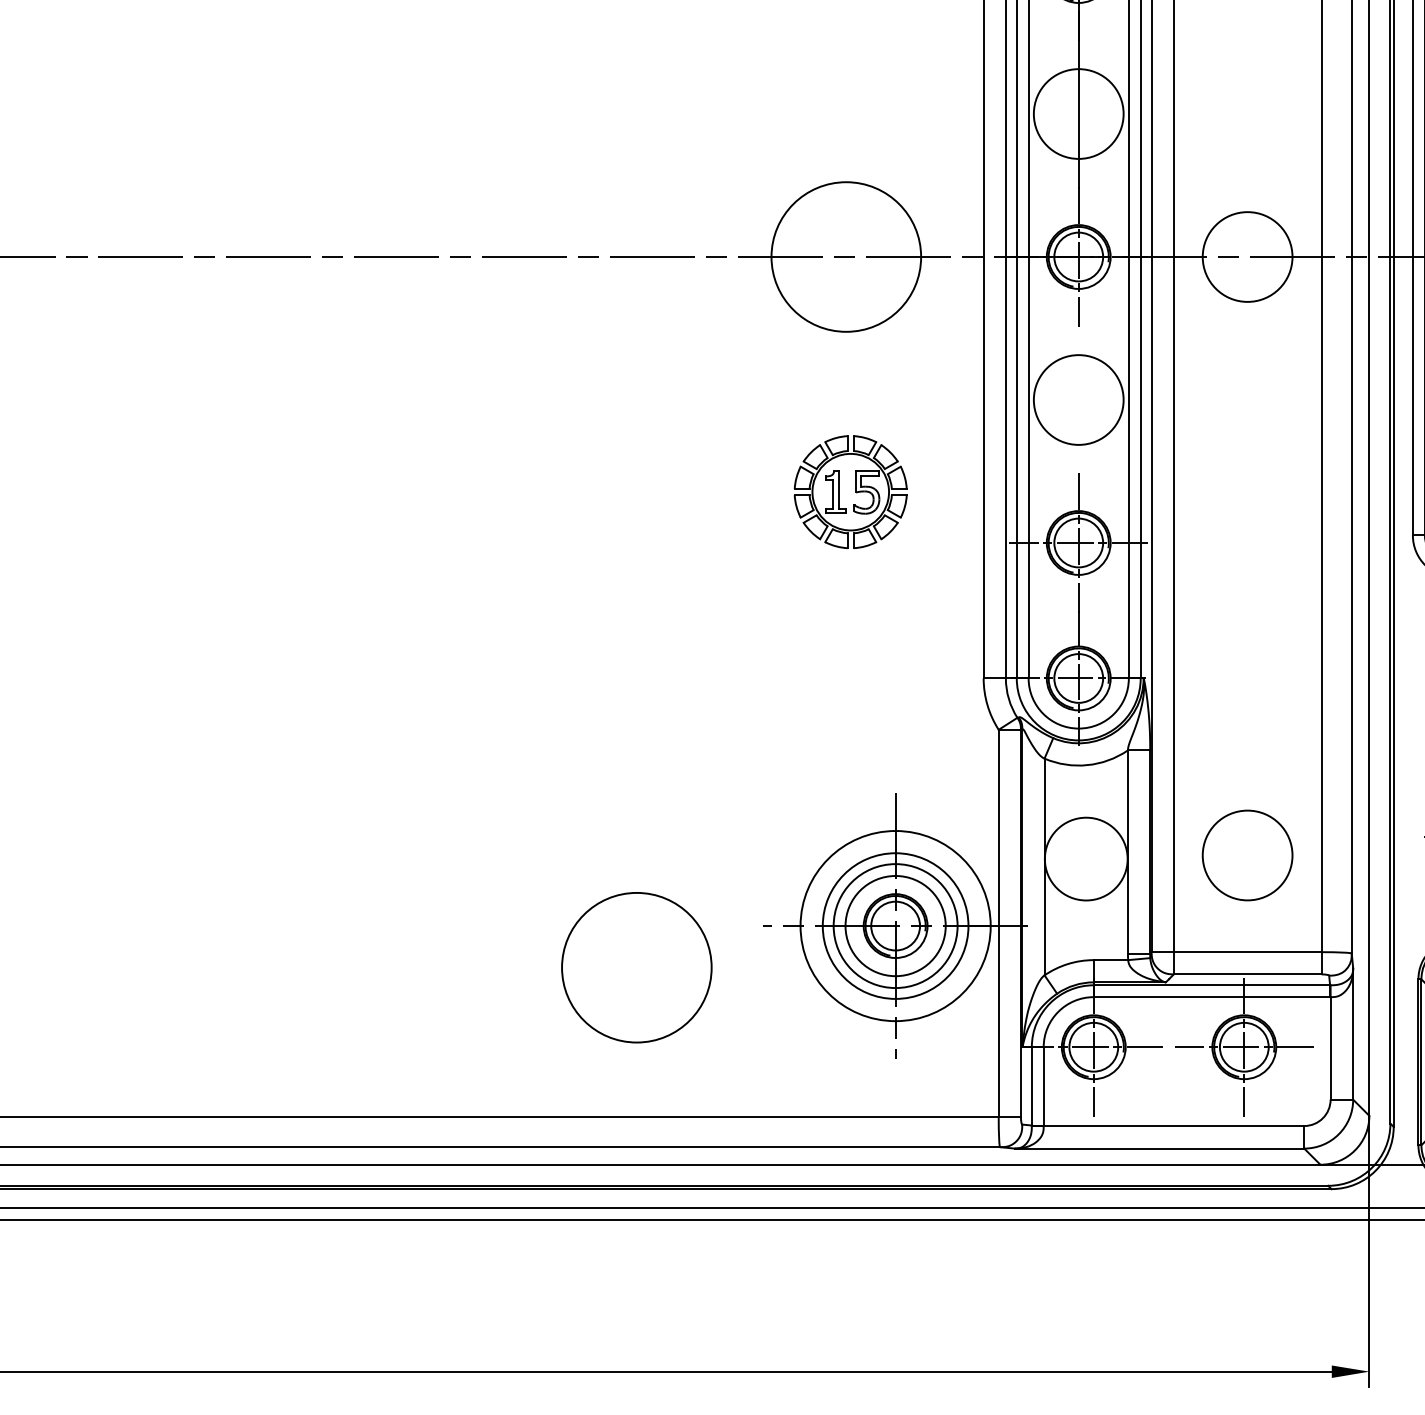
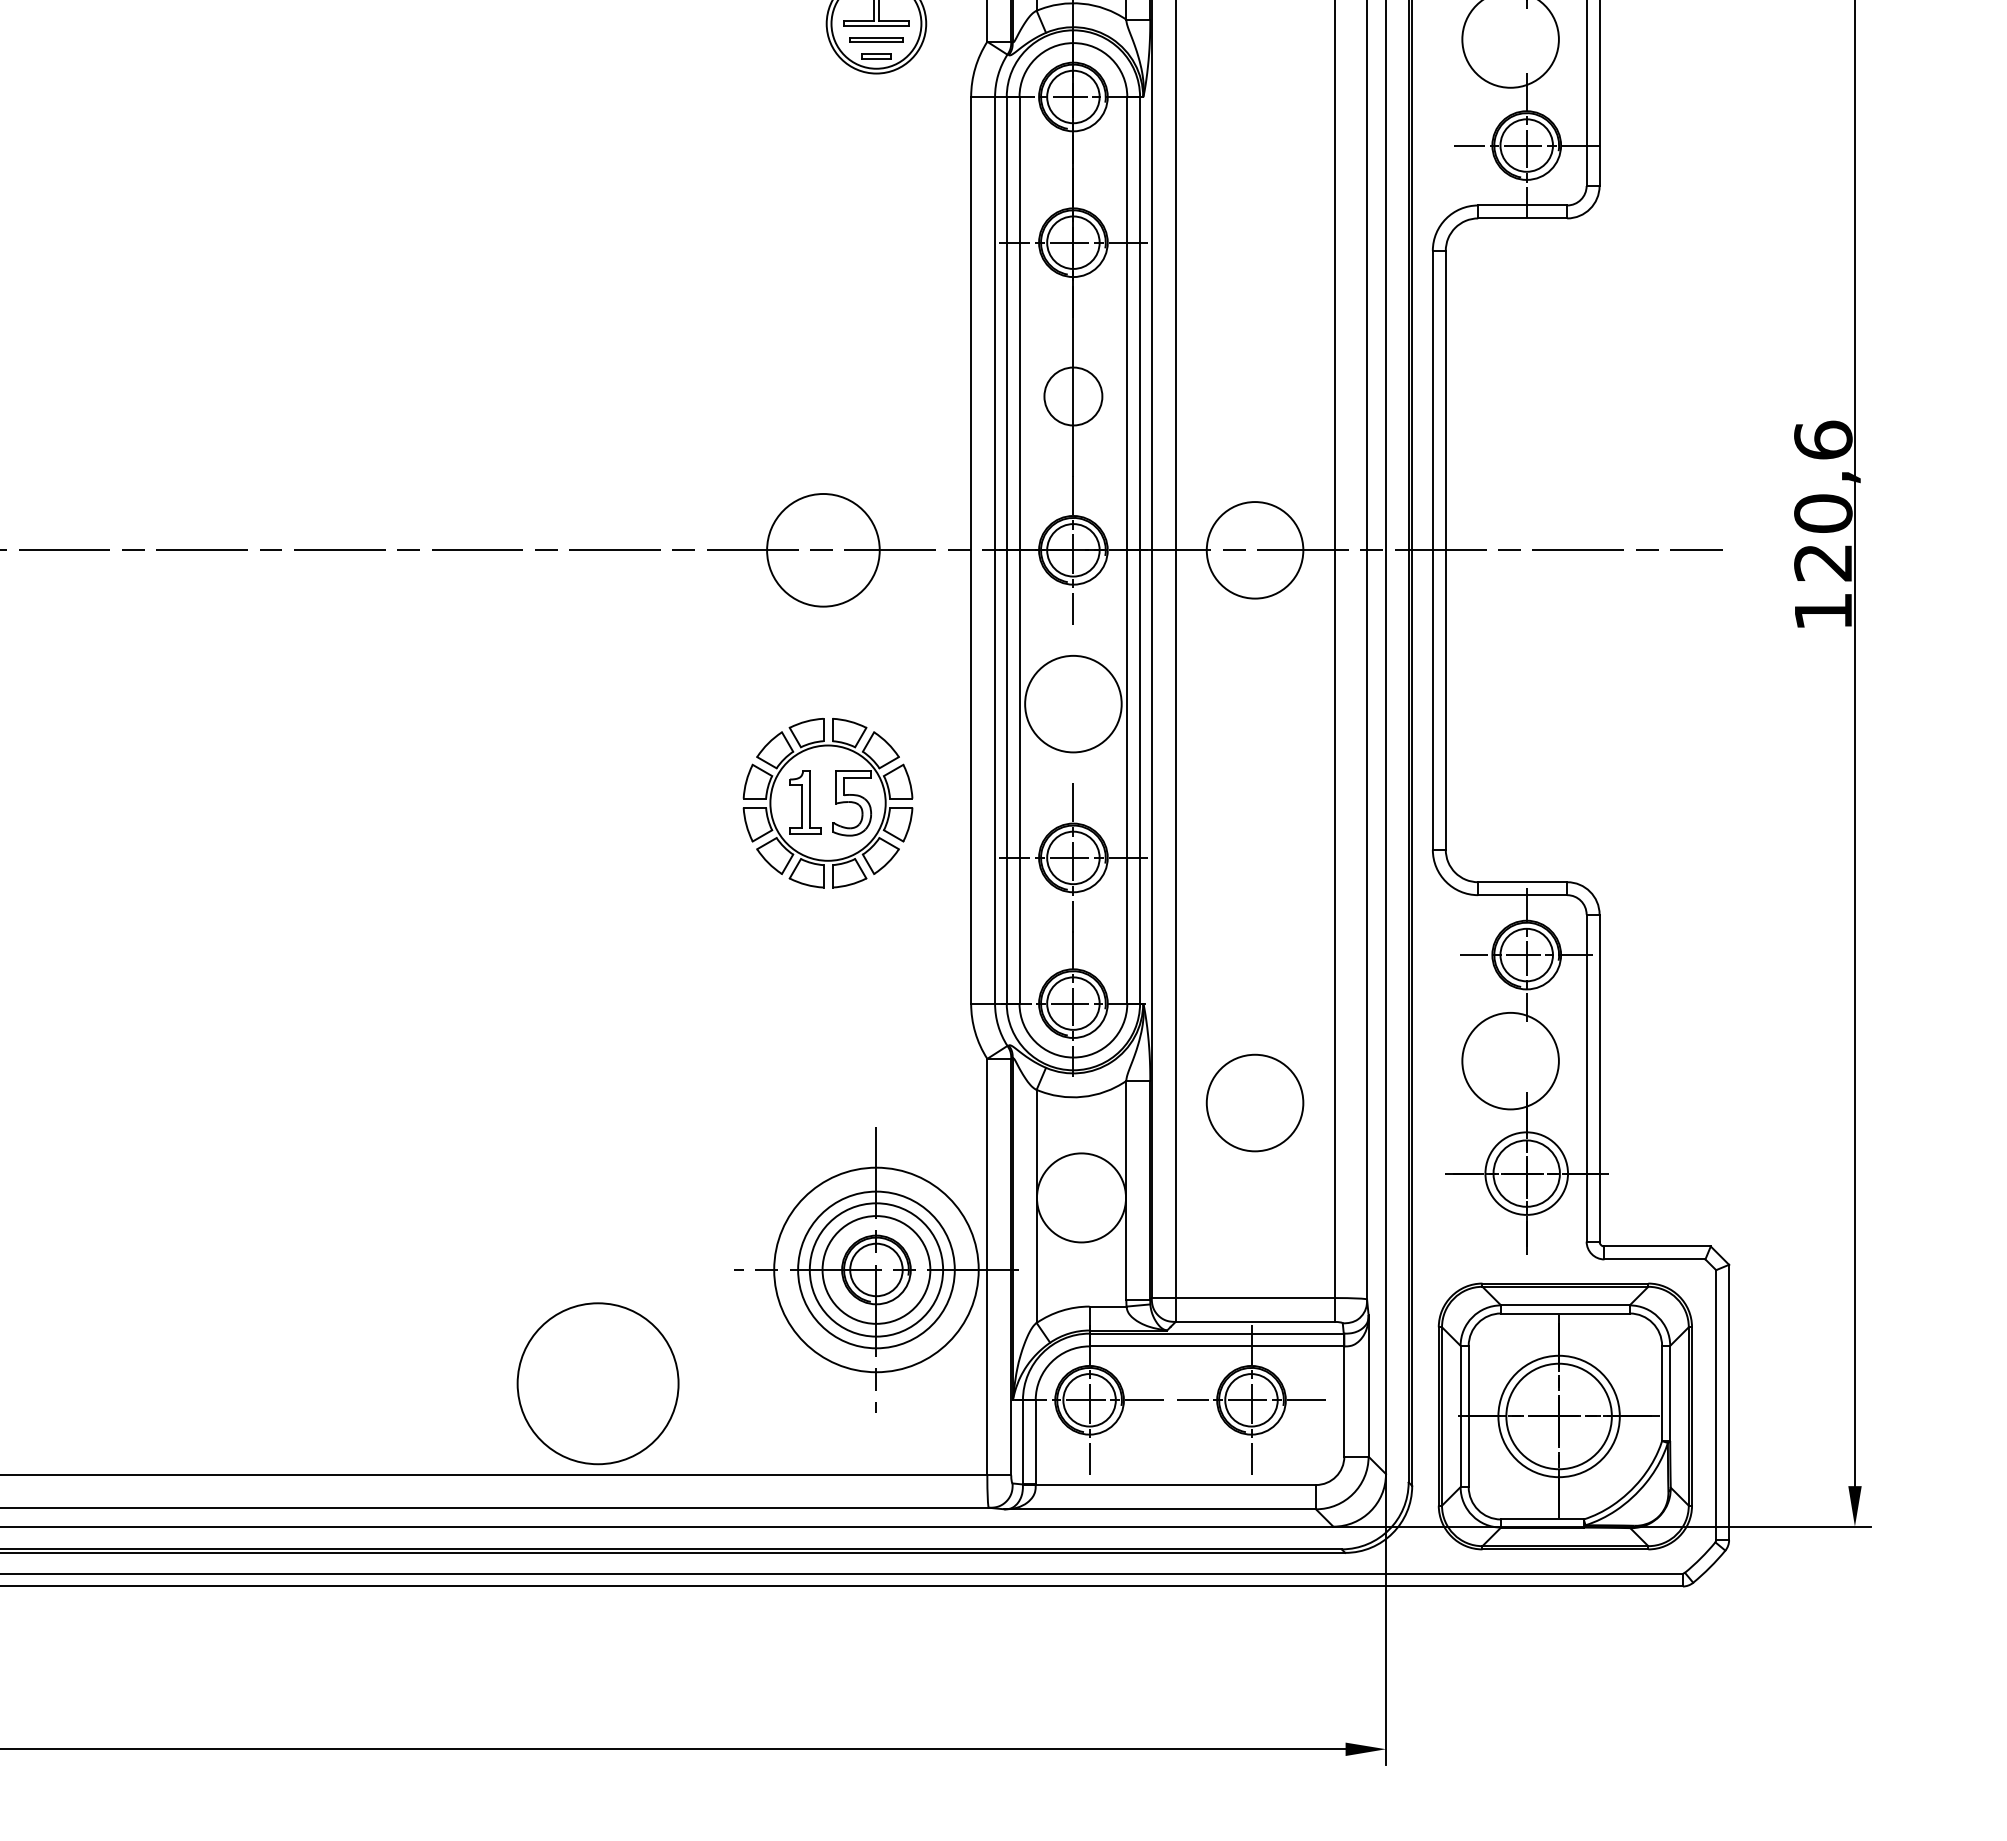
circle: (1078, 114) -> (1073, 396), size x0.6
circle: (845, 256) -> (822, 549), size x0.7
part: (851, 492) -> (828, 803), size x1.4
circle: (1247, 854) -> (1254, 1102), moved
circle: (636, 967) -> (597, 1383), moved

